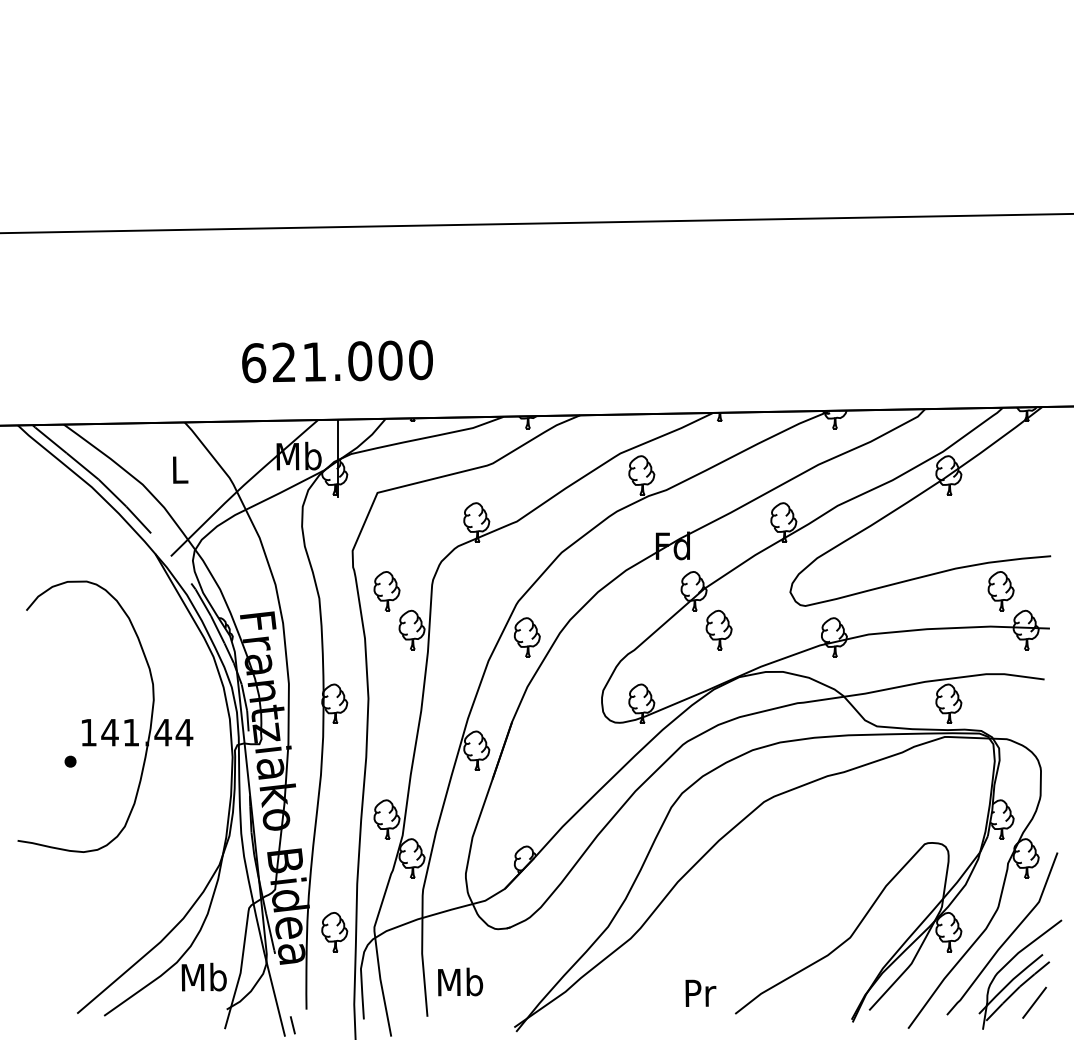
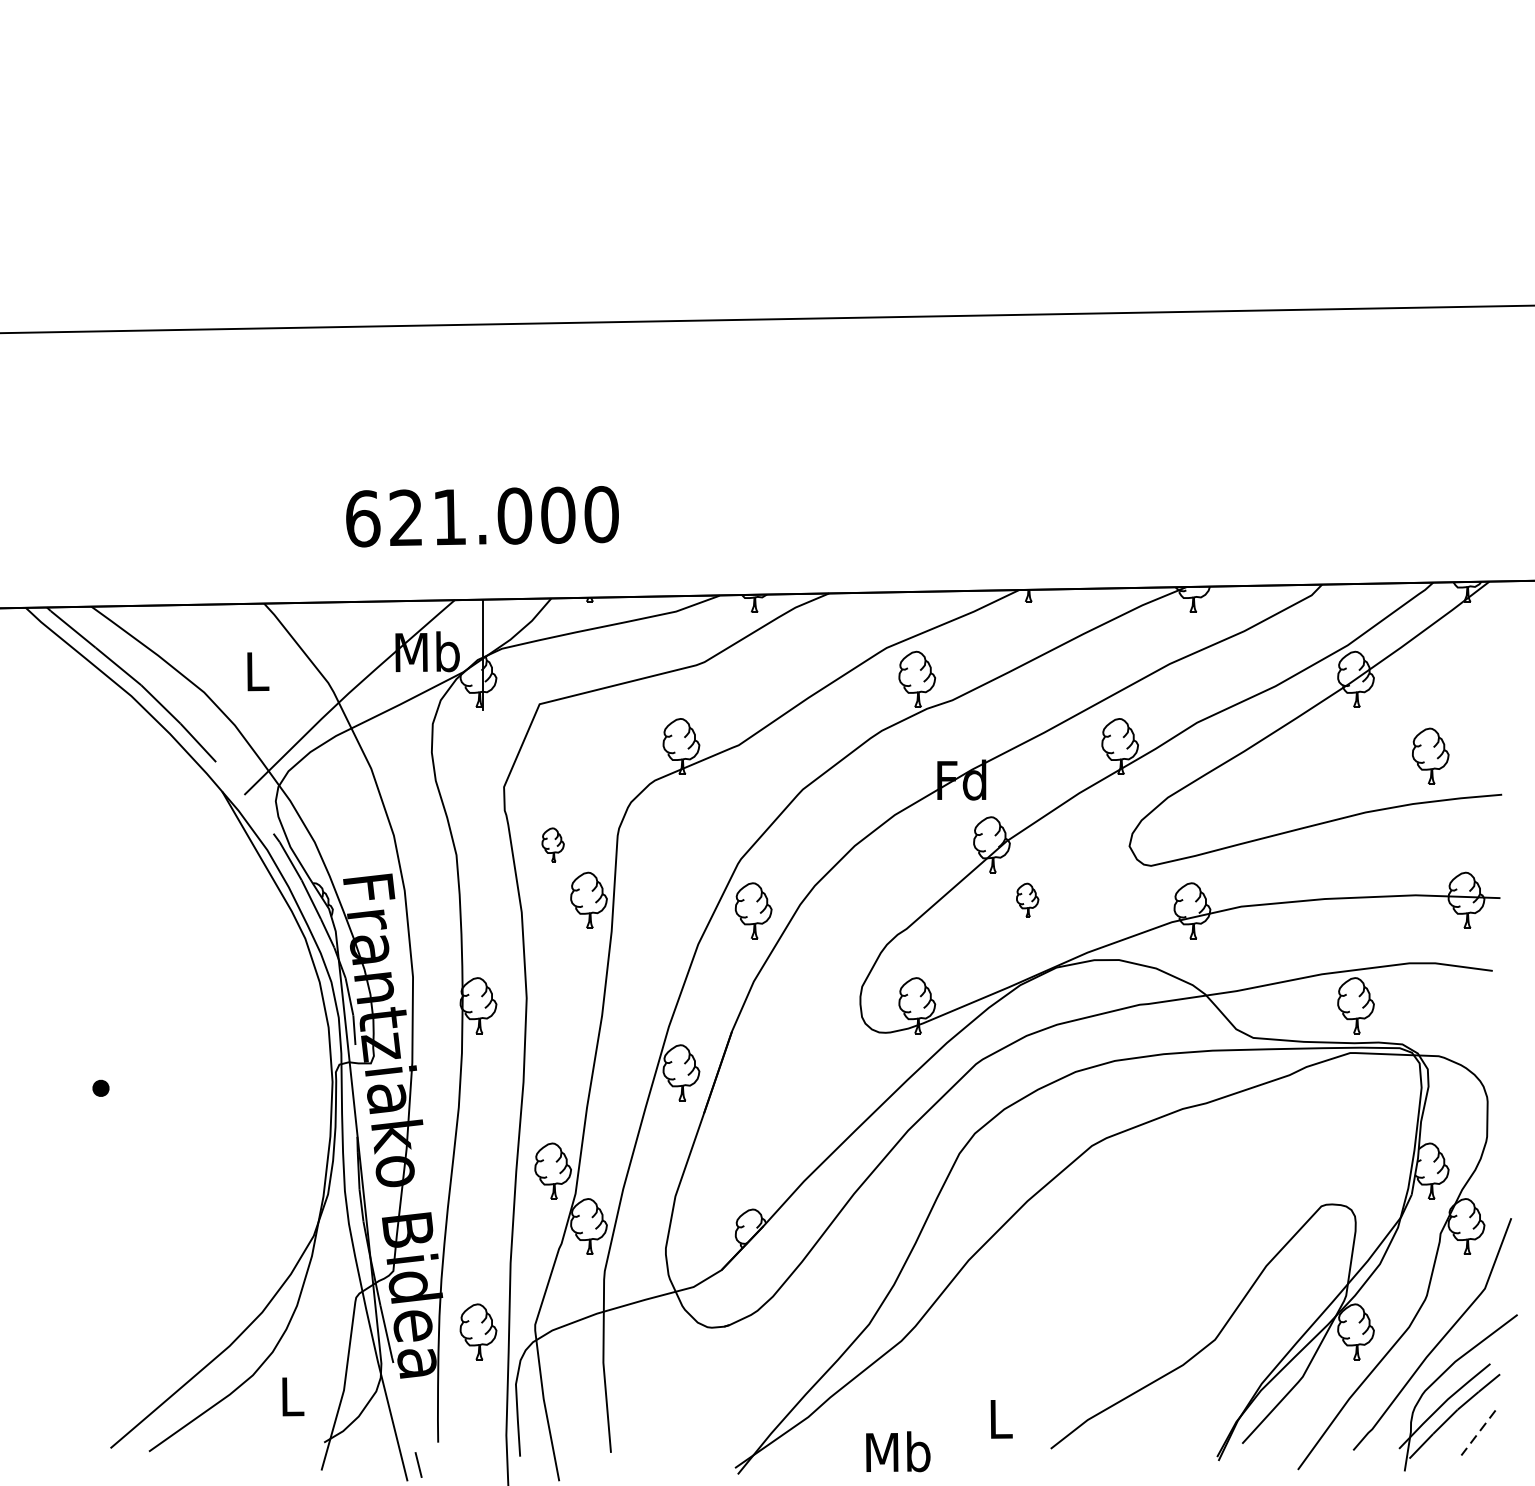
part: (386, 591) -> (552, 845), size x0.6
part: (1000, 591) -> (1429, 756), moved
part: (718, 629) -> (1026, 899), size x0.6
part: (110, 720) -> (158, 1029), removed
text: (203, 976) -> (290, 1395), Mb -> L
text: (460, 981) -> (898, 1451), moved
text: (700, 992) -> (1001, 1418), Pr -> L
line: (1034, 1002) -> (1478, 1432), solid -> dashed

